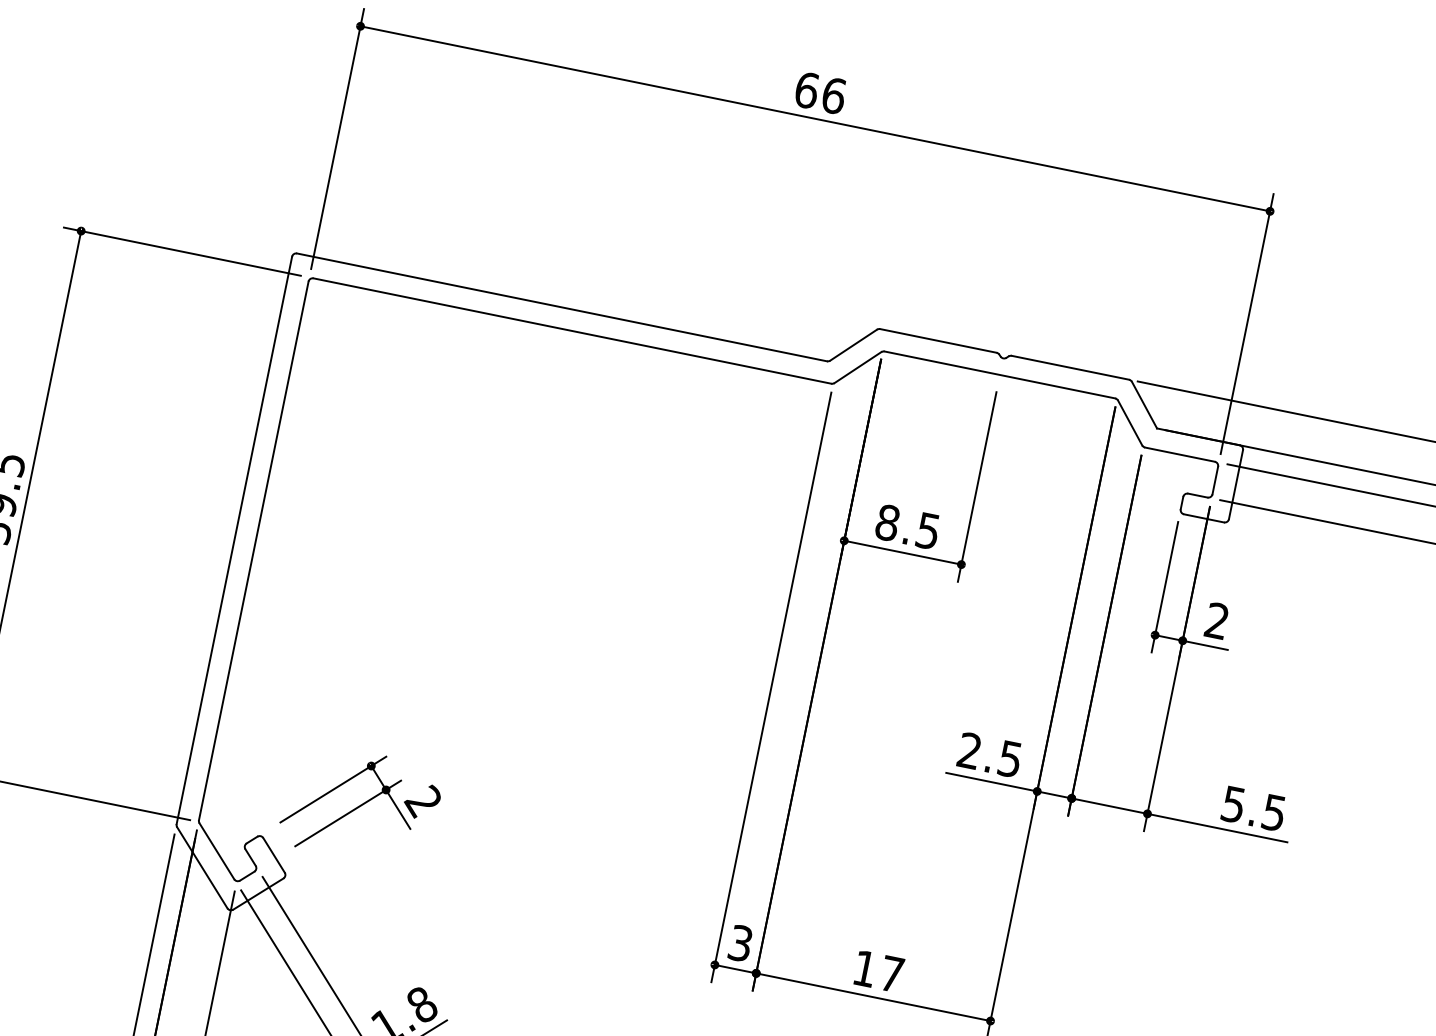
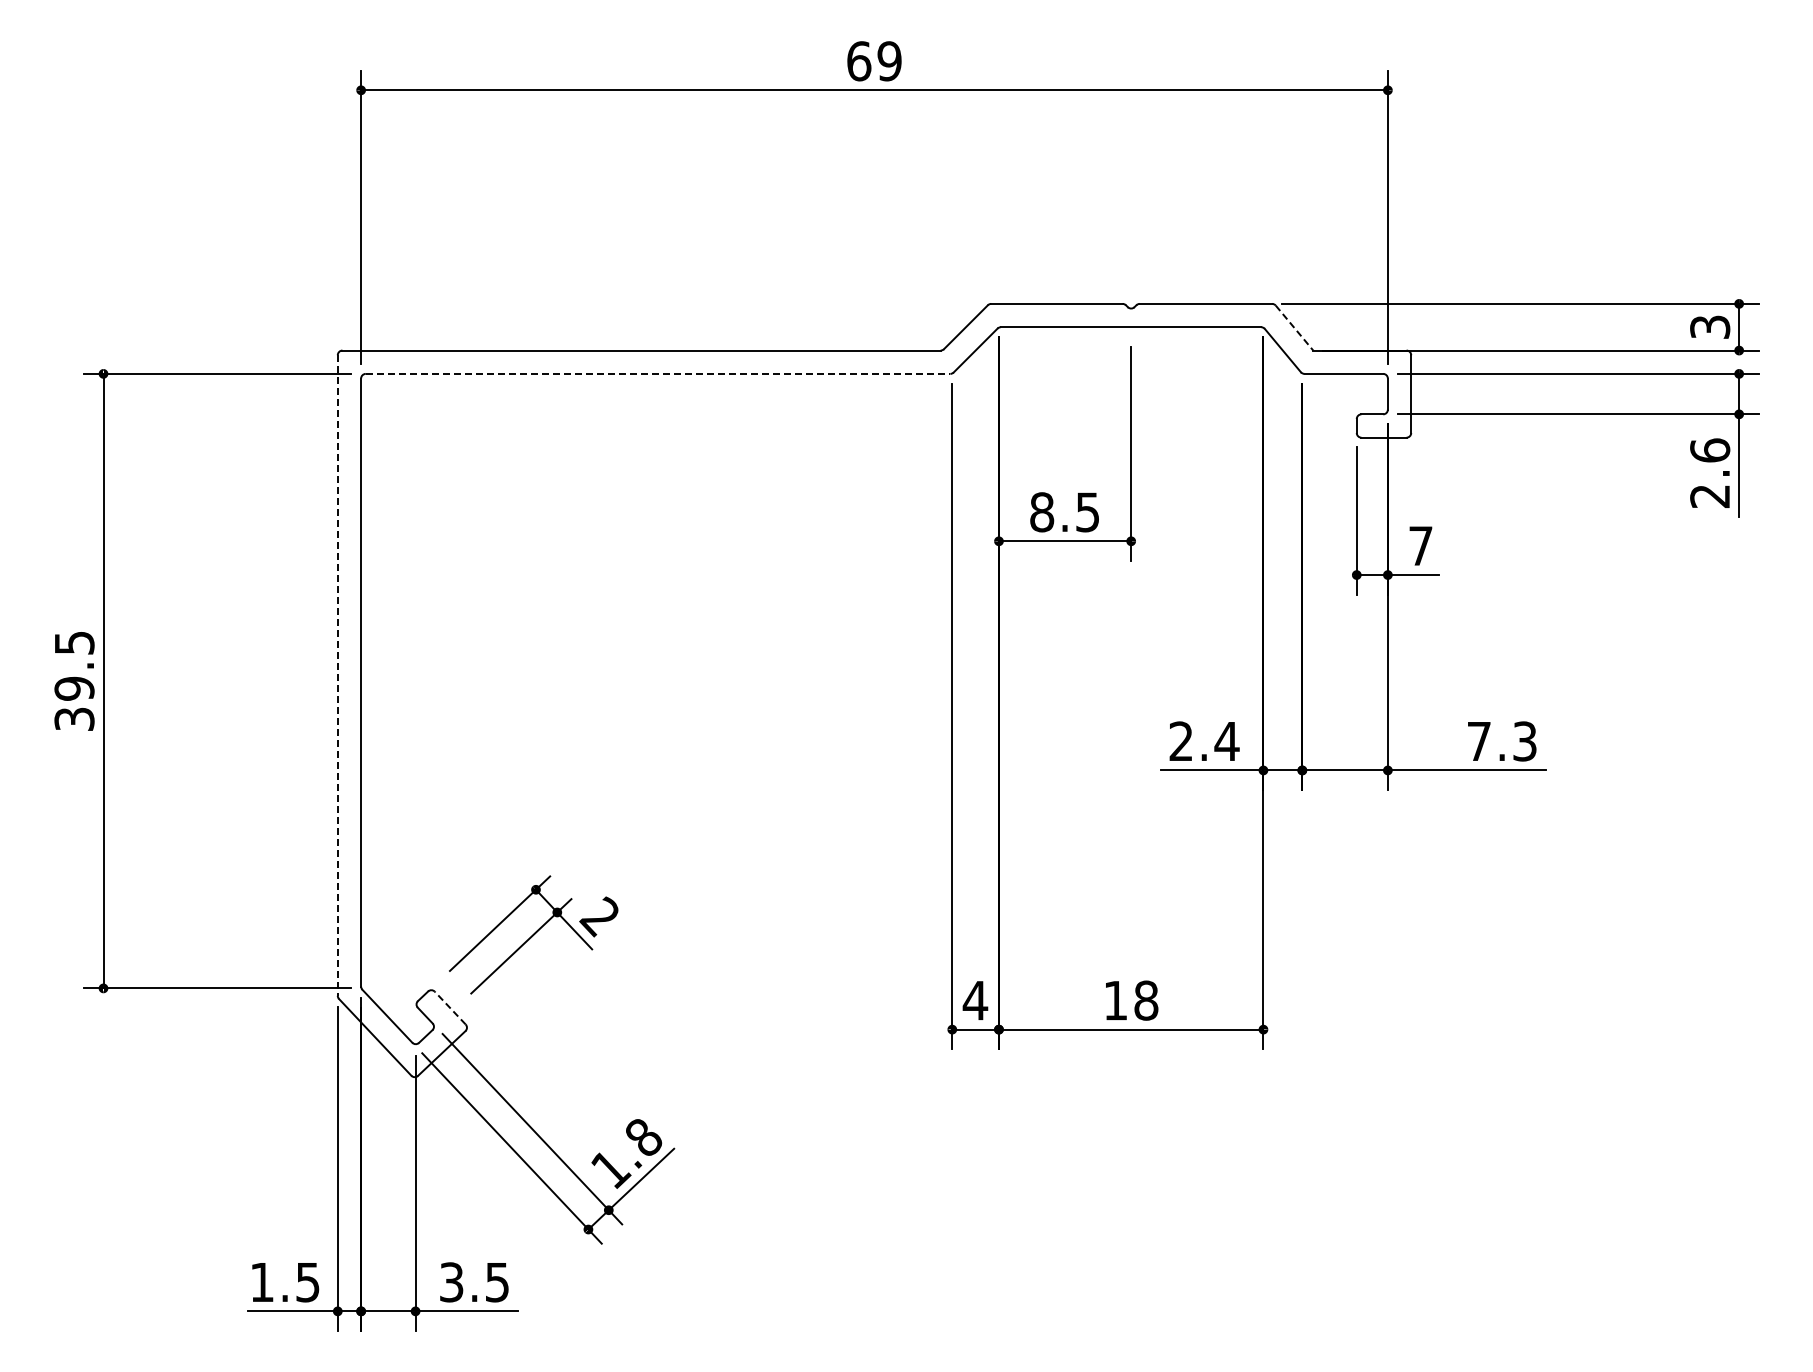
text: (833, 96) -> (889, 61), 66 -> 69
line: (572, 330) -> (658, 373), solid -> dashed
line: (1144, 405) -> (1294, 328), solid -> dashed
line: (233, 541) -> (337, 676), solid -> dashed
text: (1216, 620) -> (1420, 545), 2 -> 7
text: (1009, 759) -> (1226, 741), 2.5 -> 2.4
text: (1253, 808) -> (1501, 741), 5.5 -> 7.3
line: (274, 855) -> (450, 1008), solid -> dashed
text: (740, 943) -> (975, 1000), 3 -> 4
text: (892, 974) -> (1146, 1000), 17 -> 18

